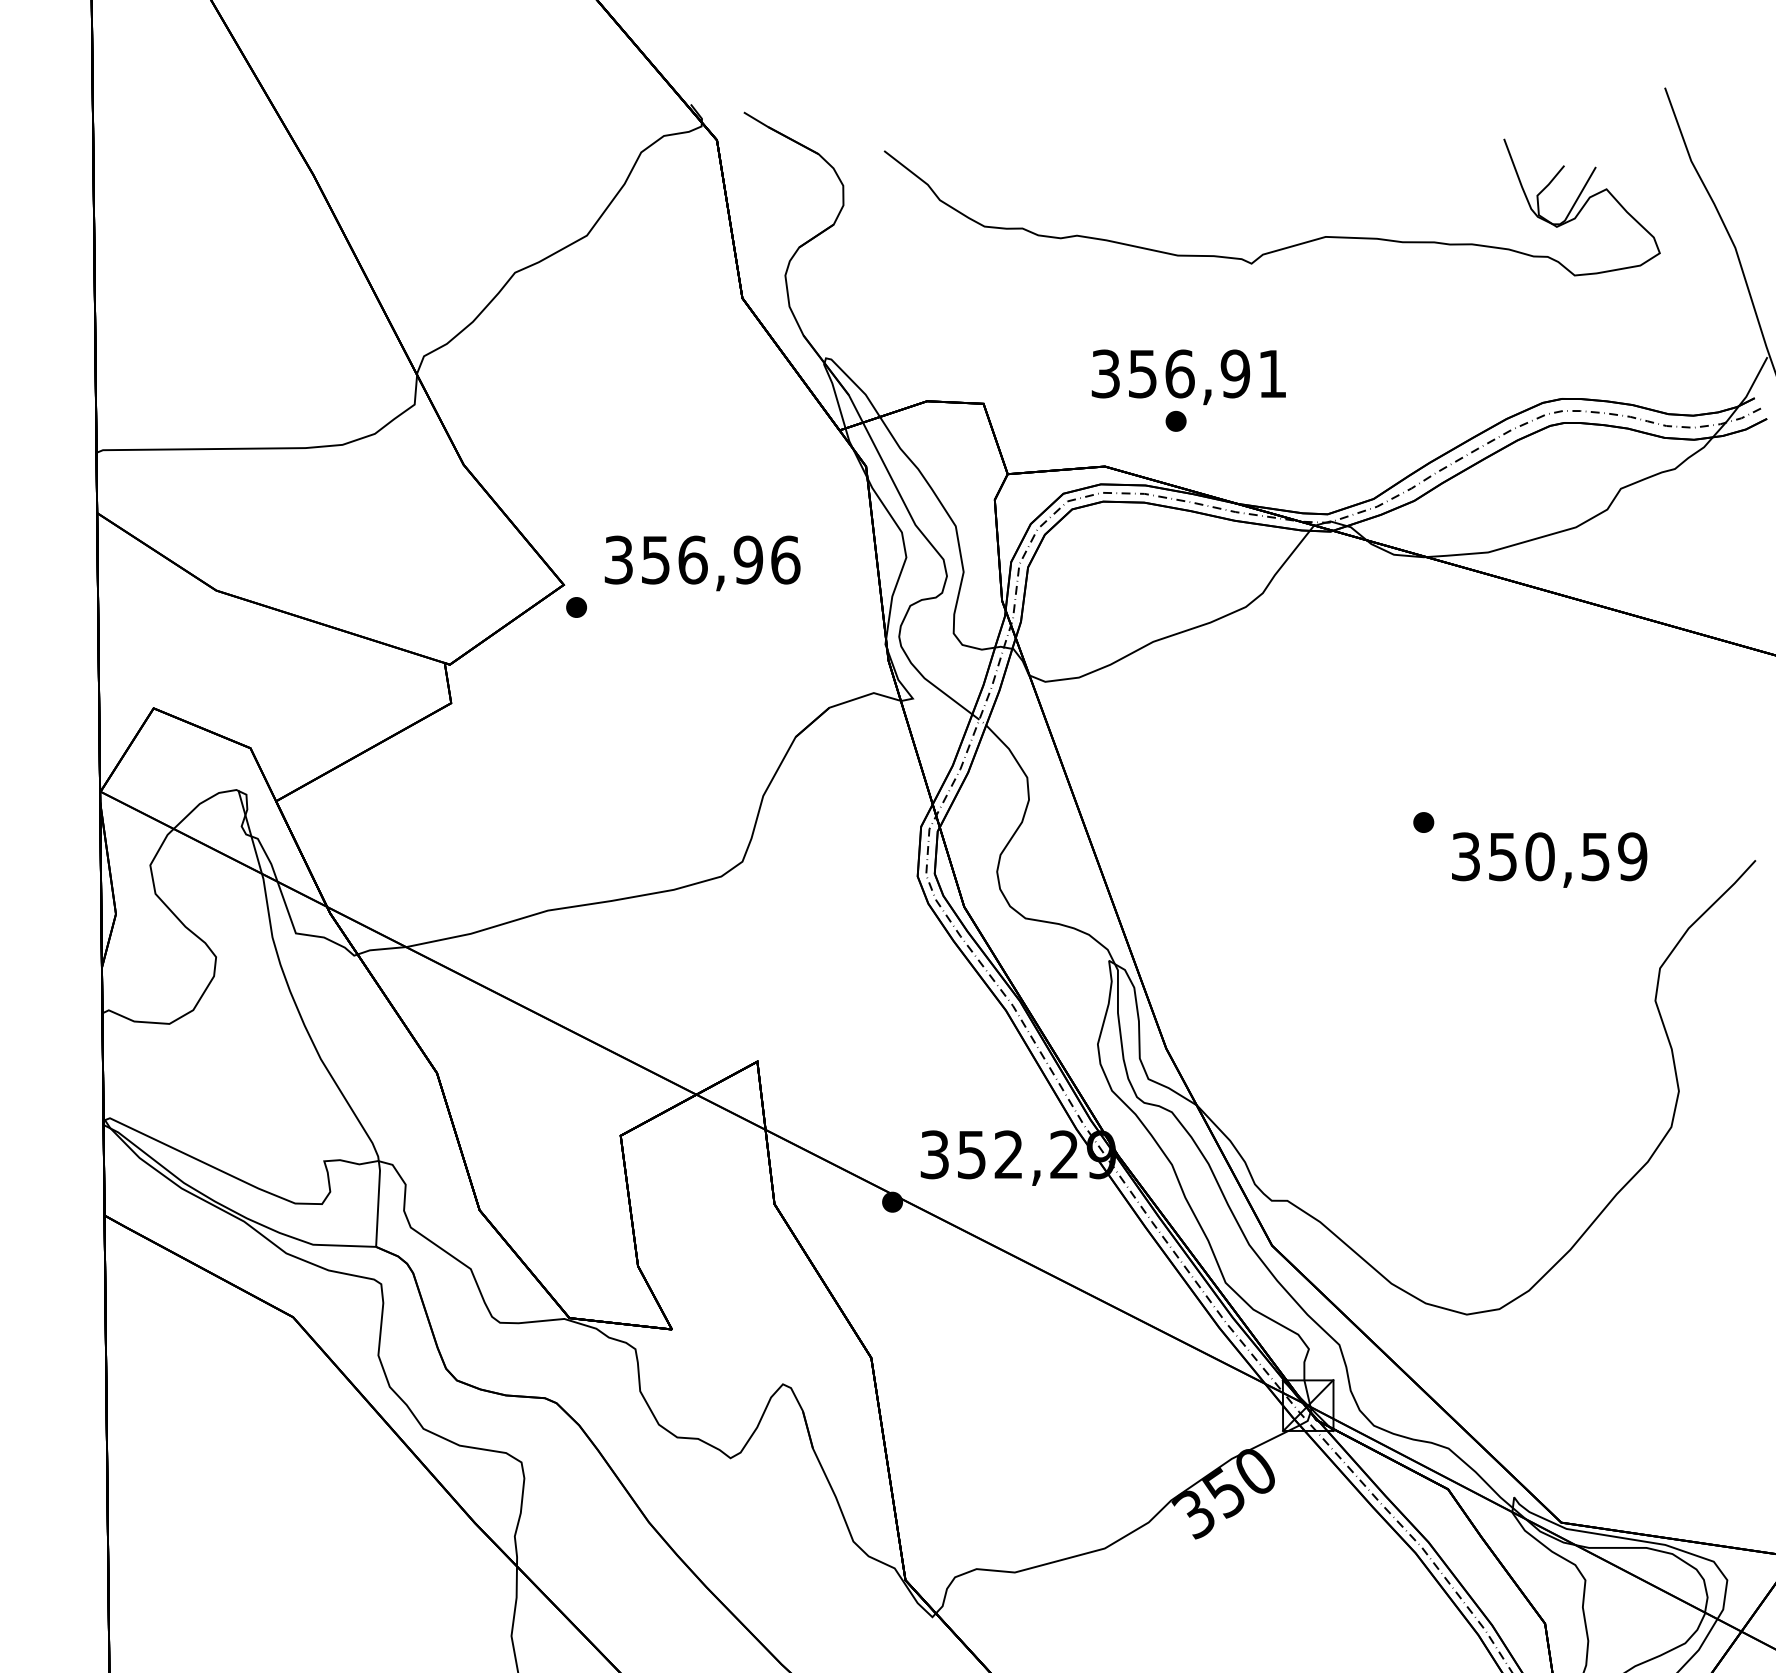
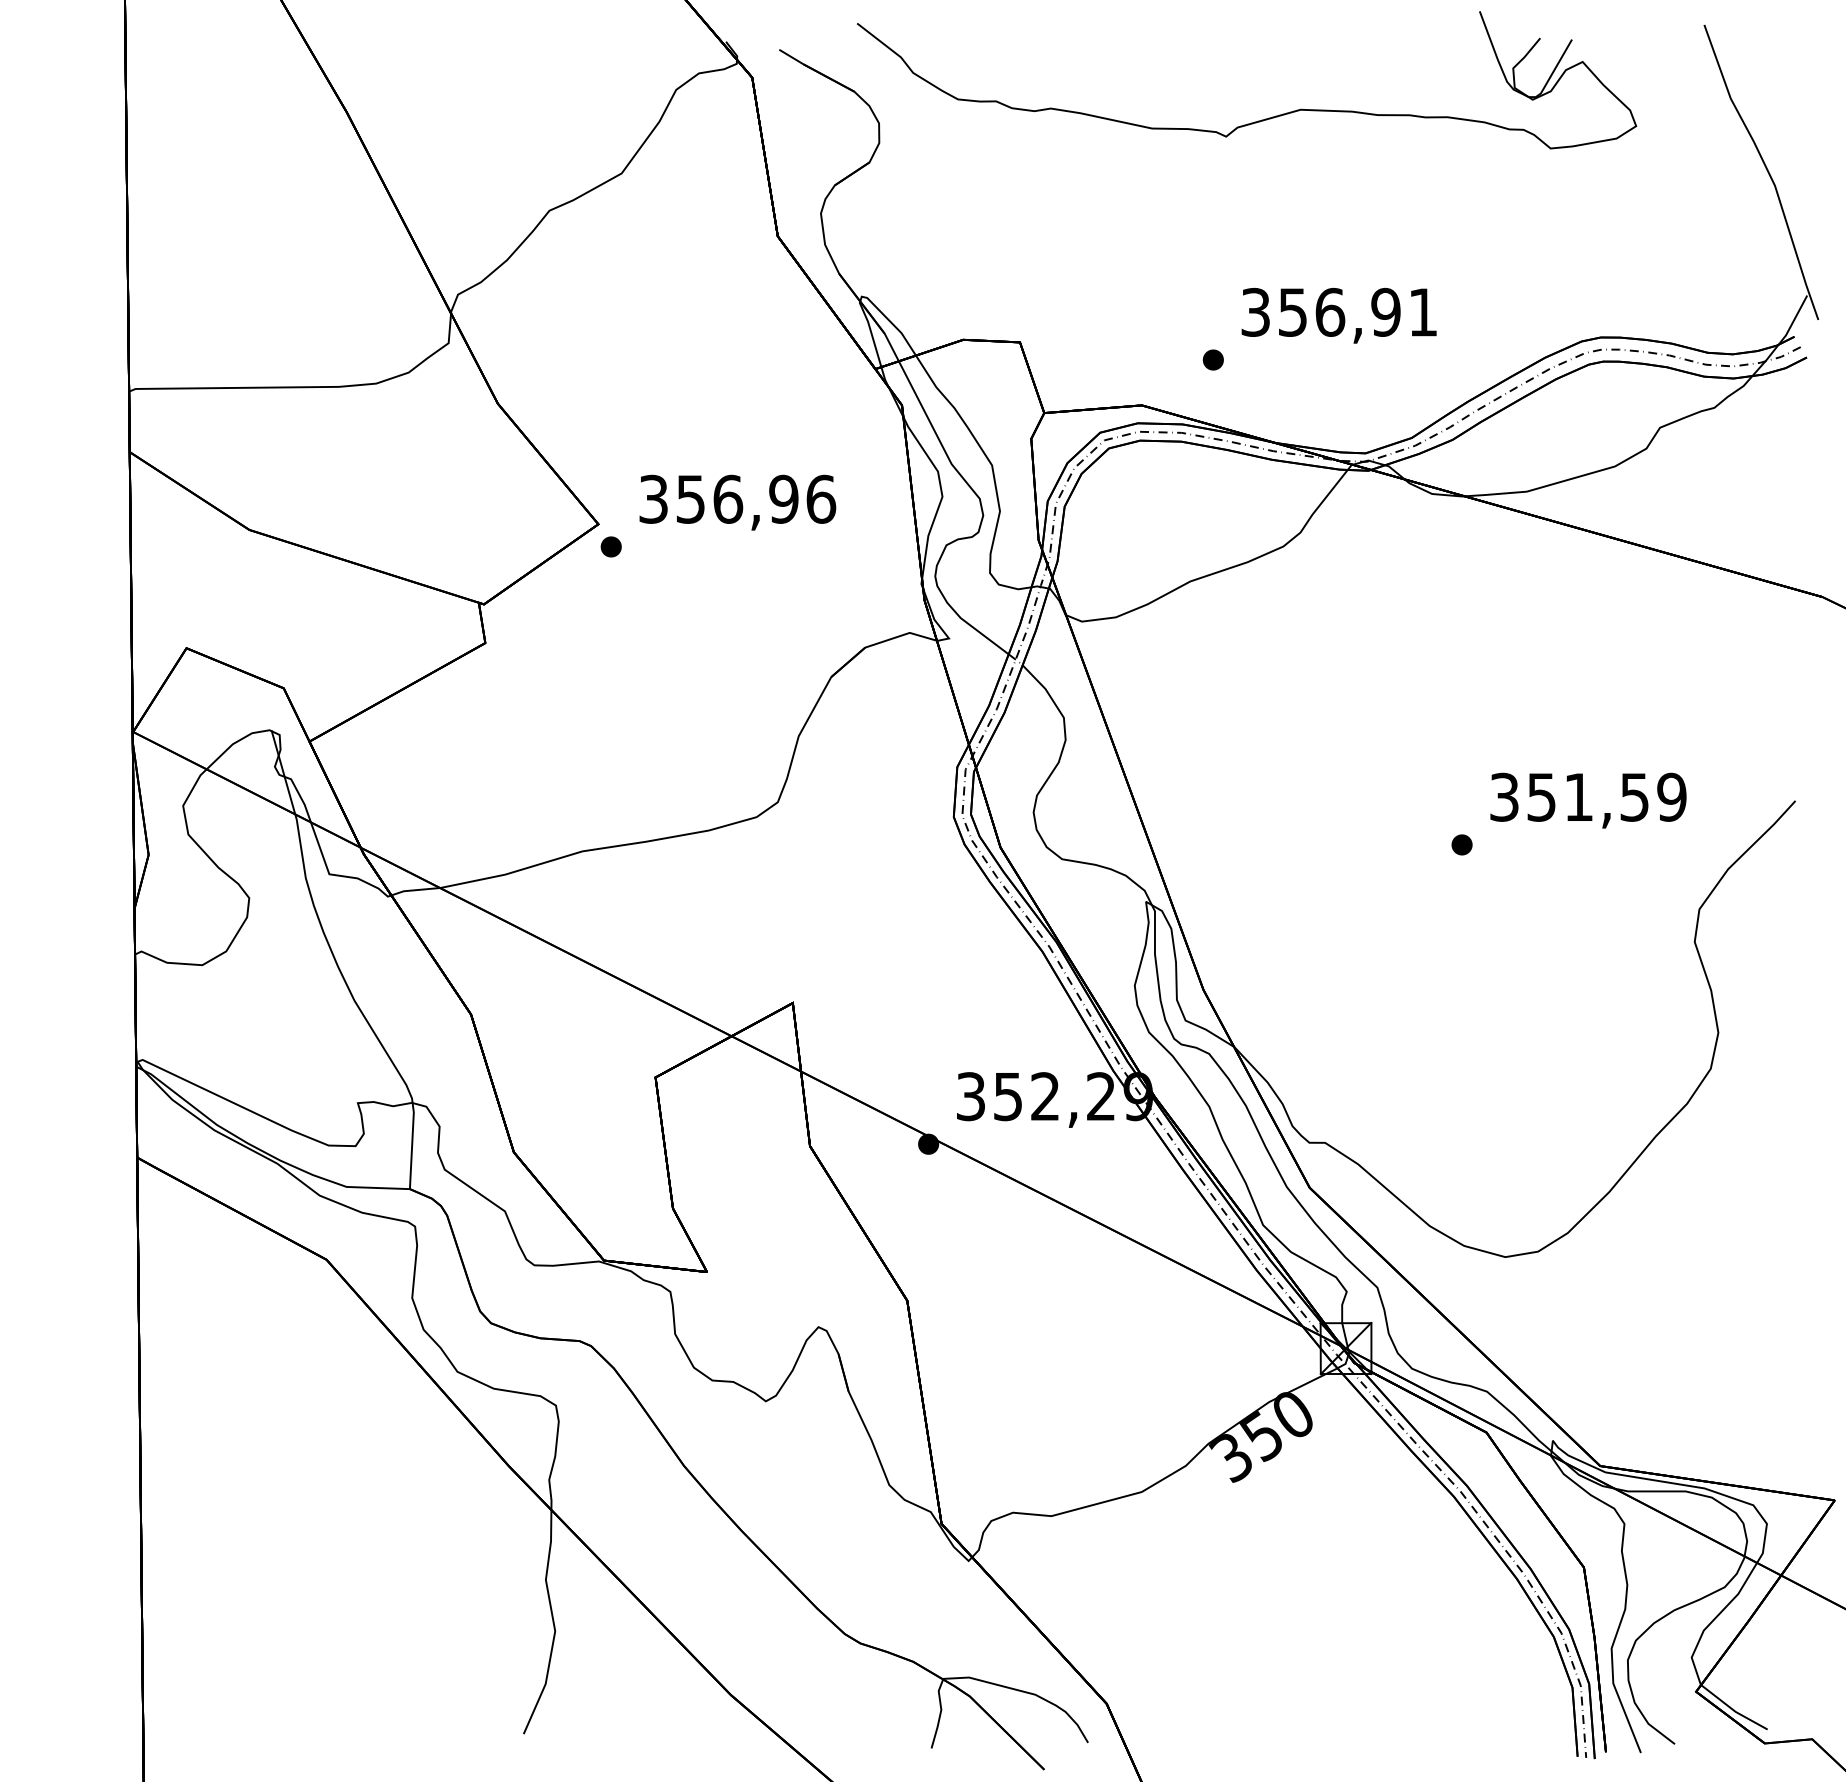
part: (1286, 246) -> (1261, 119), moved
text: (1188, 377) -> (1338, 315), moved
part: (1423, 822) -> (1461, 844), moved
text: (1539, 855) -> (1578, 796), 350,59 -> 351,59

